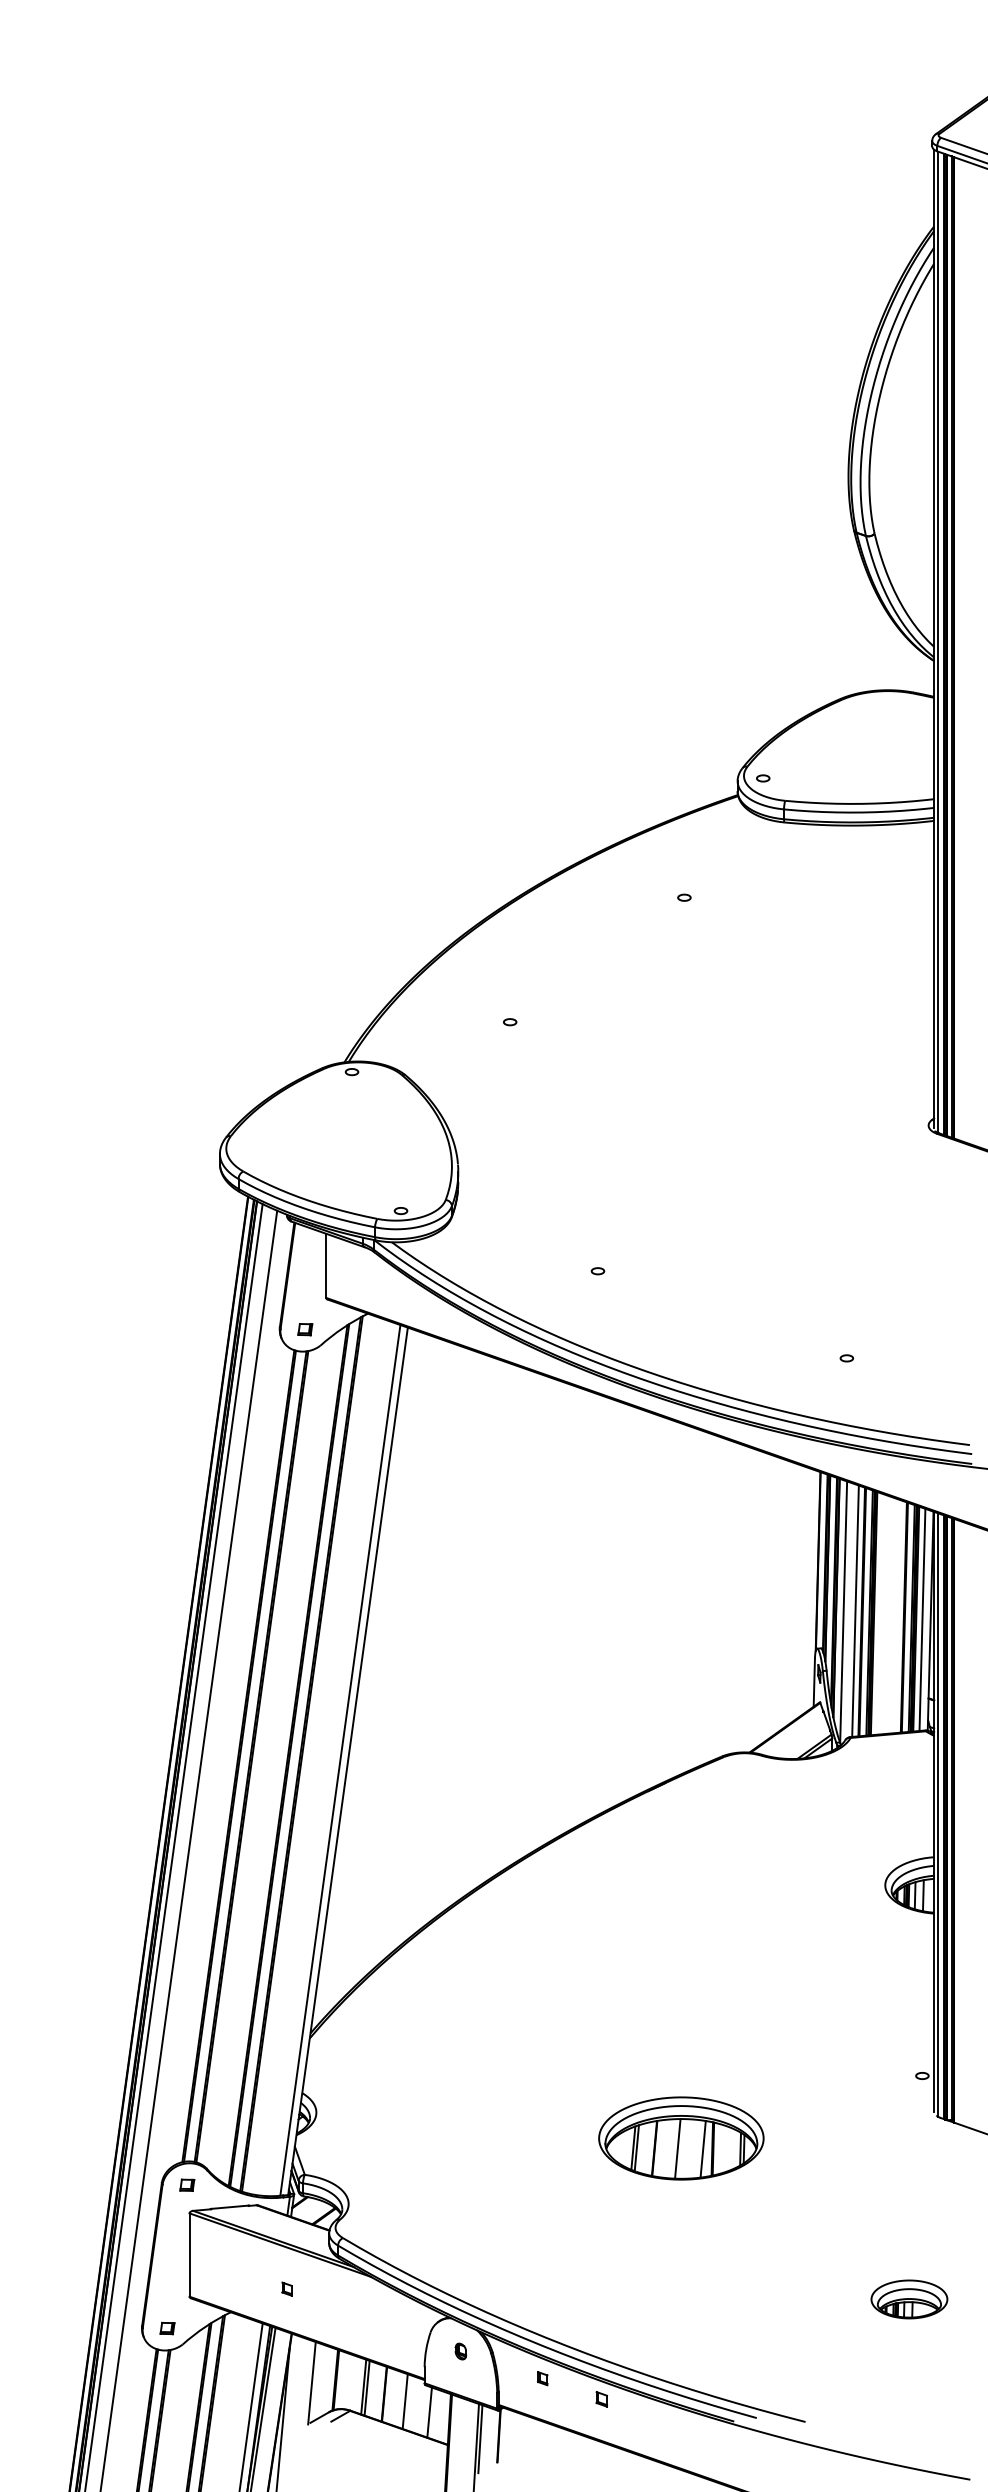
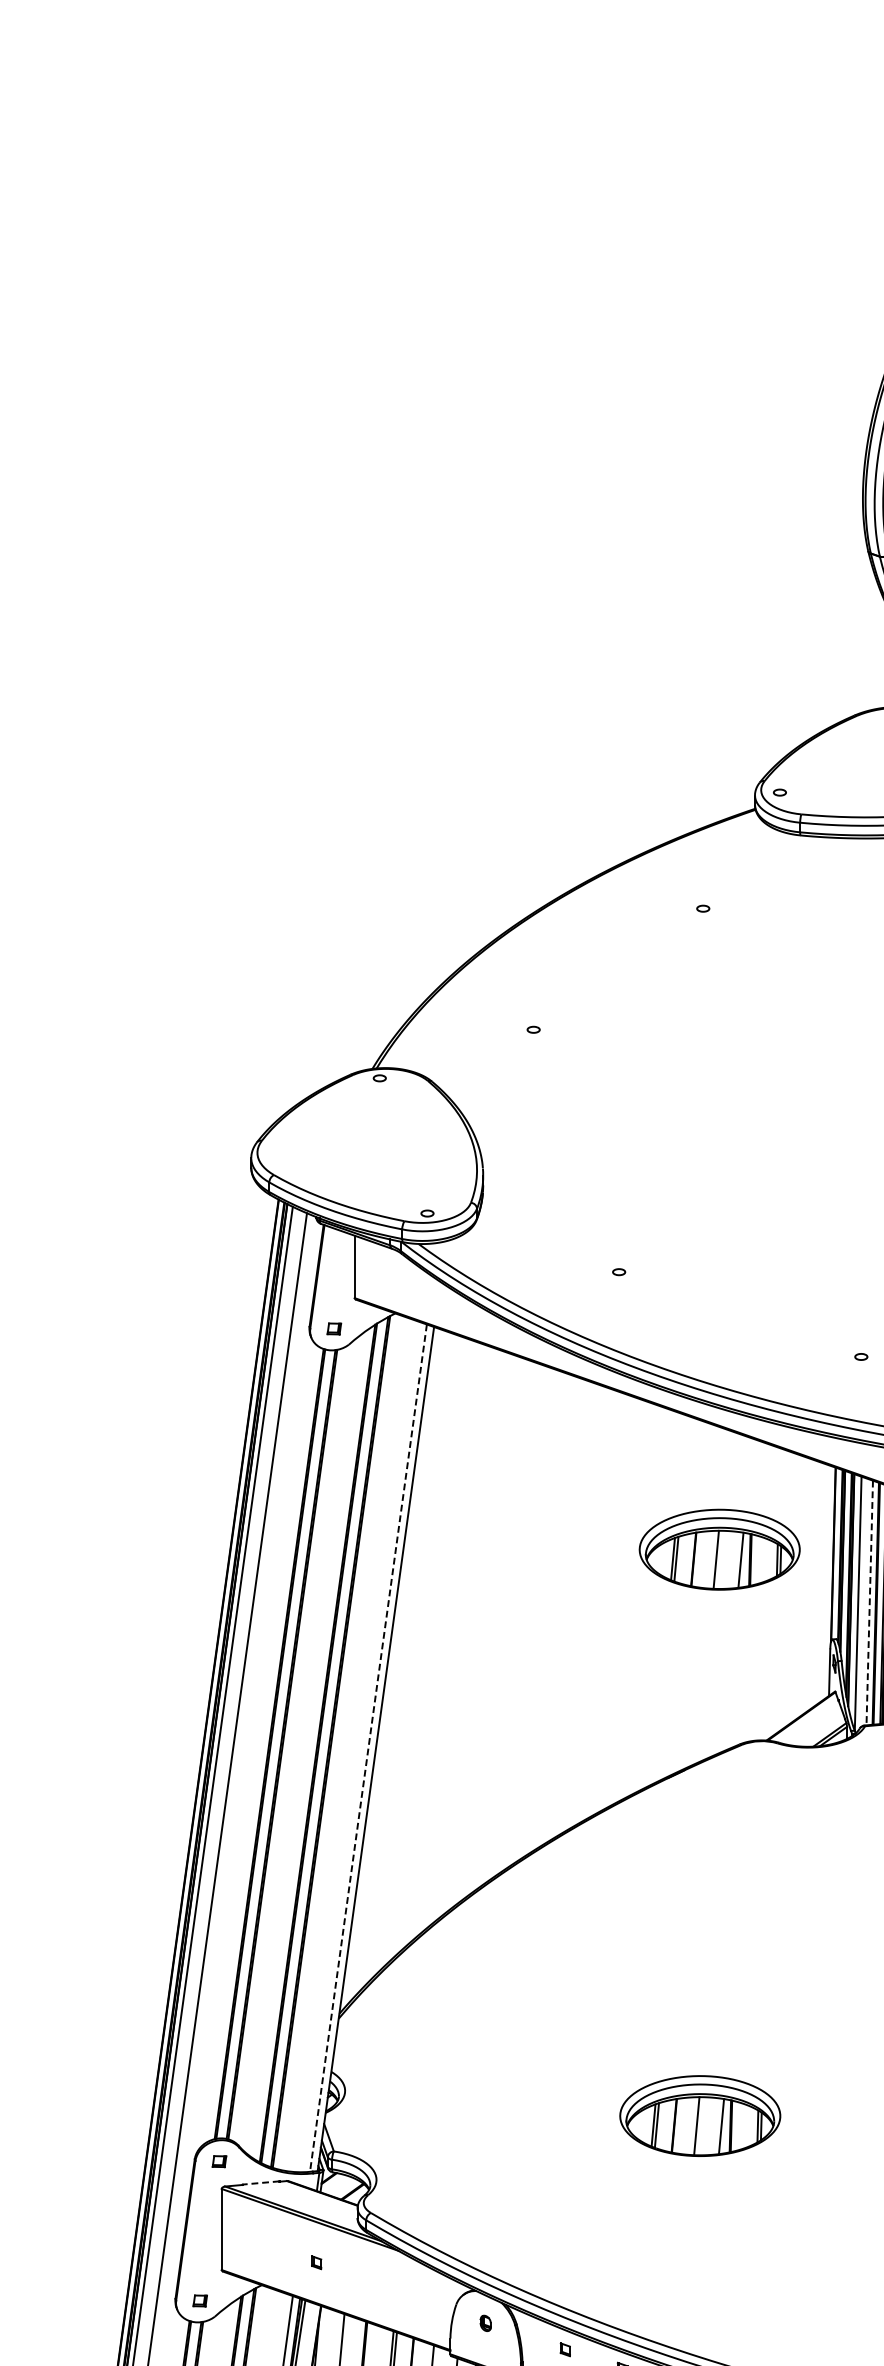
part: (701, 1556) -> (719, 1549), added
line: (855, 1611) -> (869, 1603), solid -> dashed
line: (340, 1760) -> (368, 1748), solid -> dashed
line: (229, 2207) -> (260, 2183), solid -> dashed

